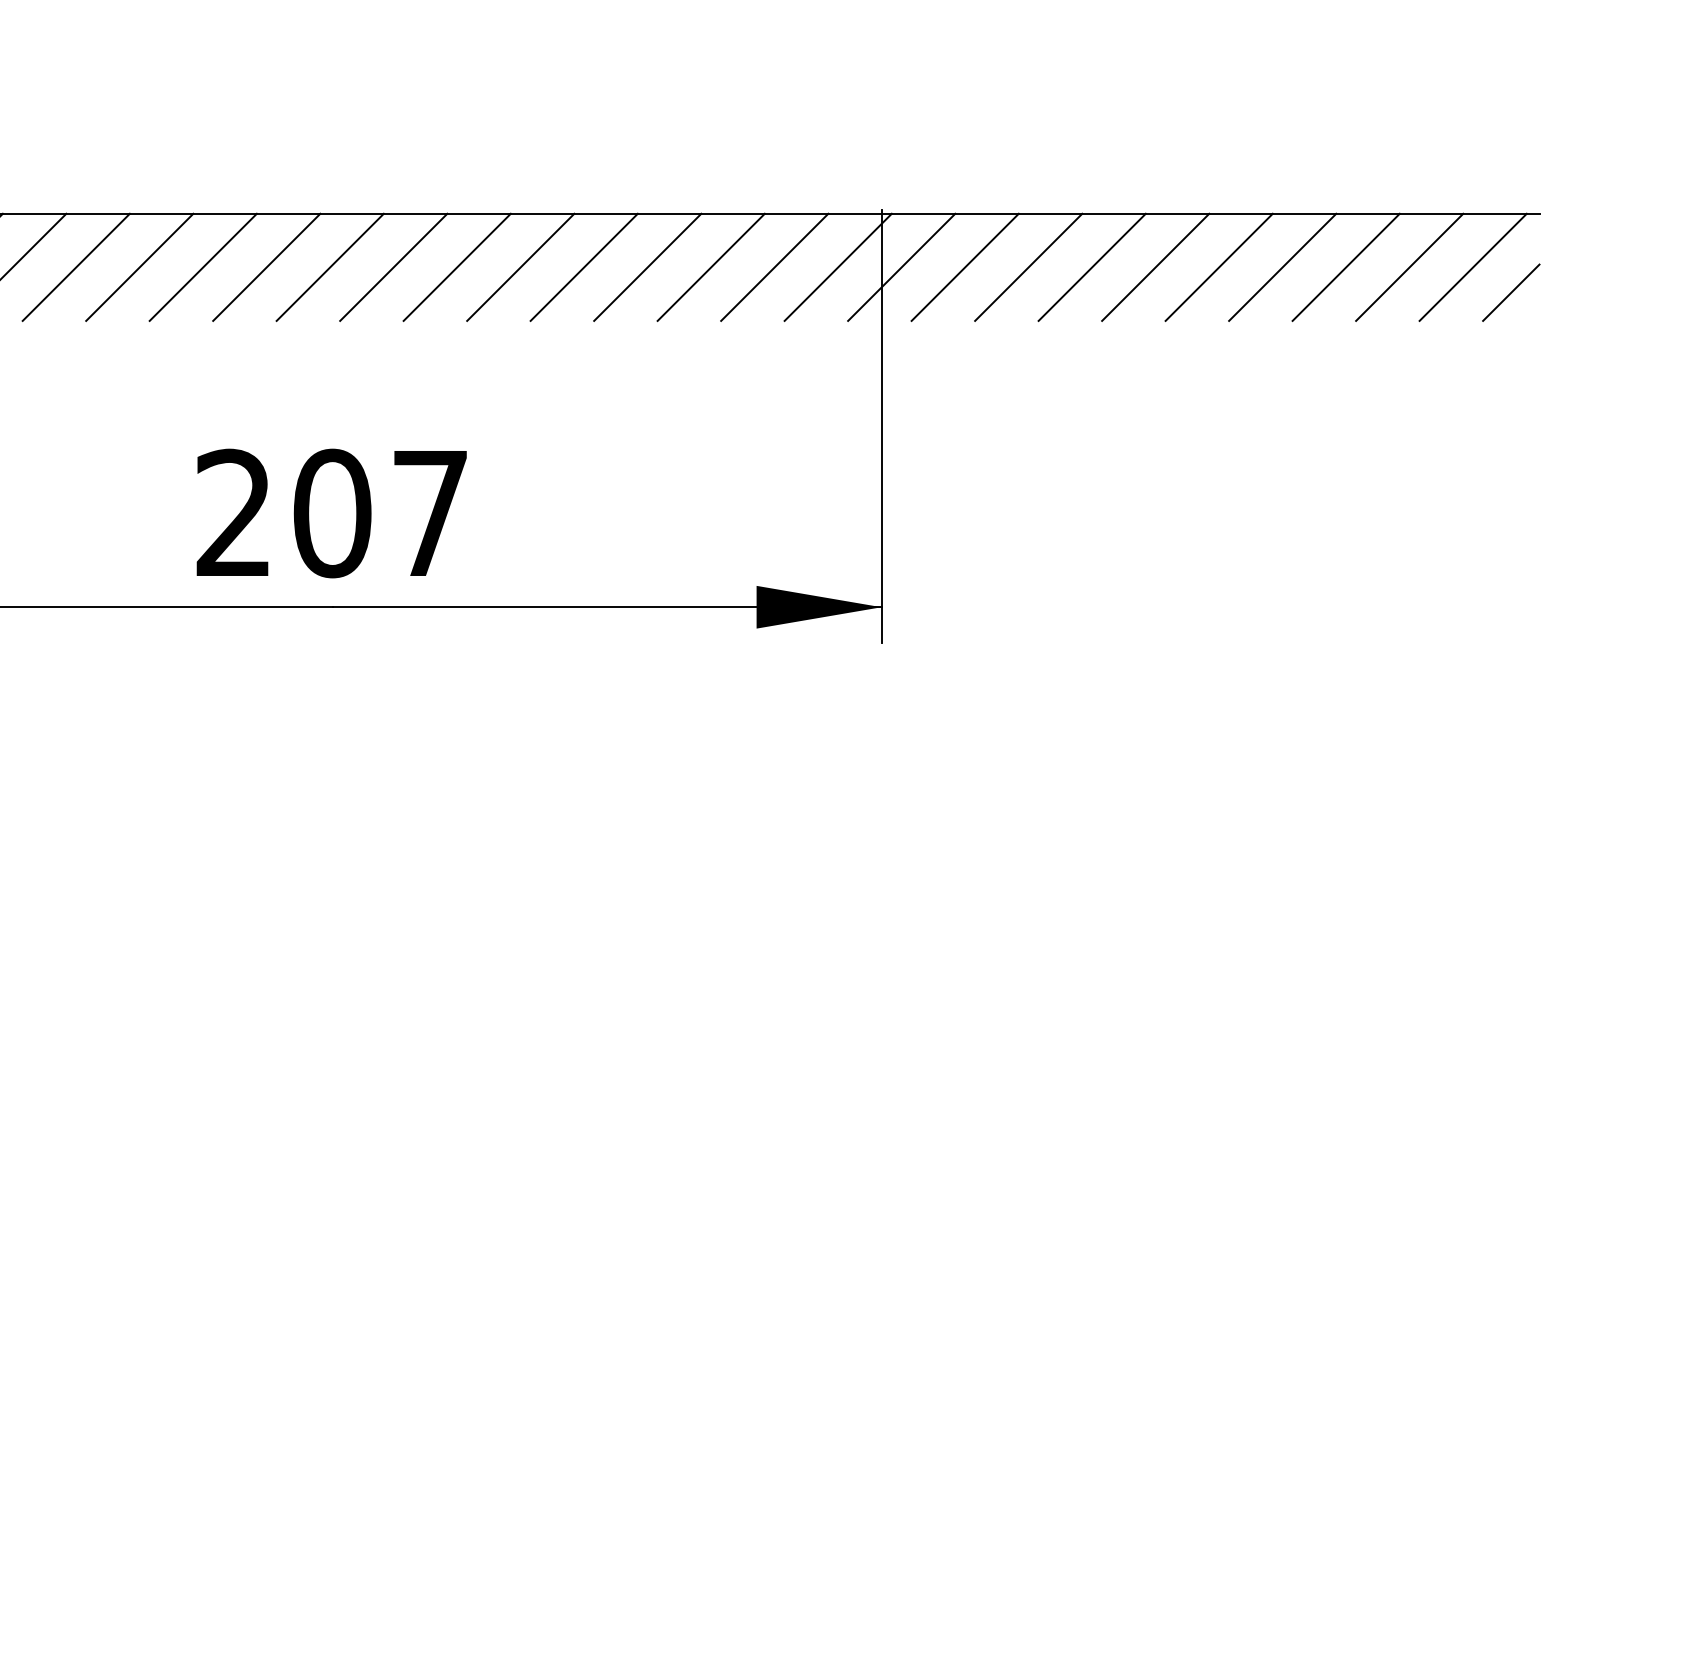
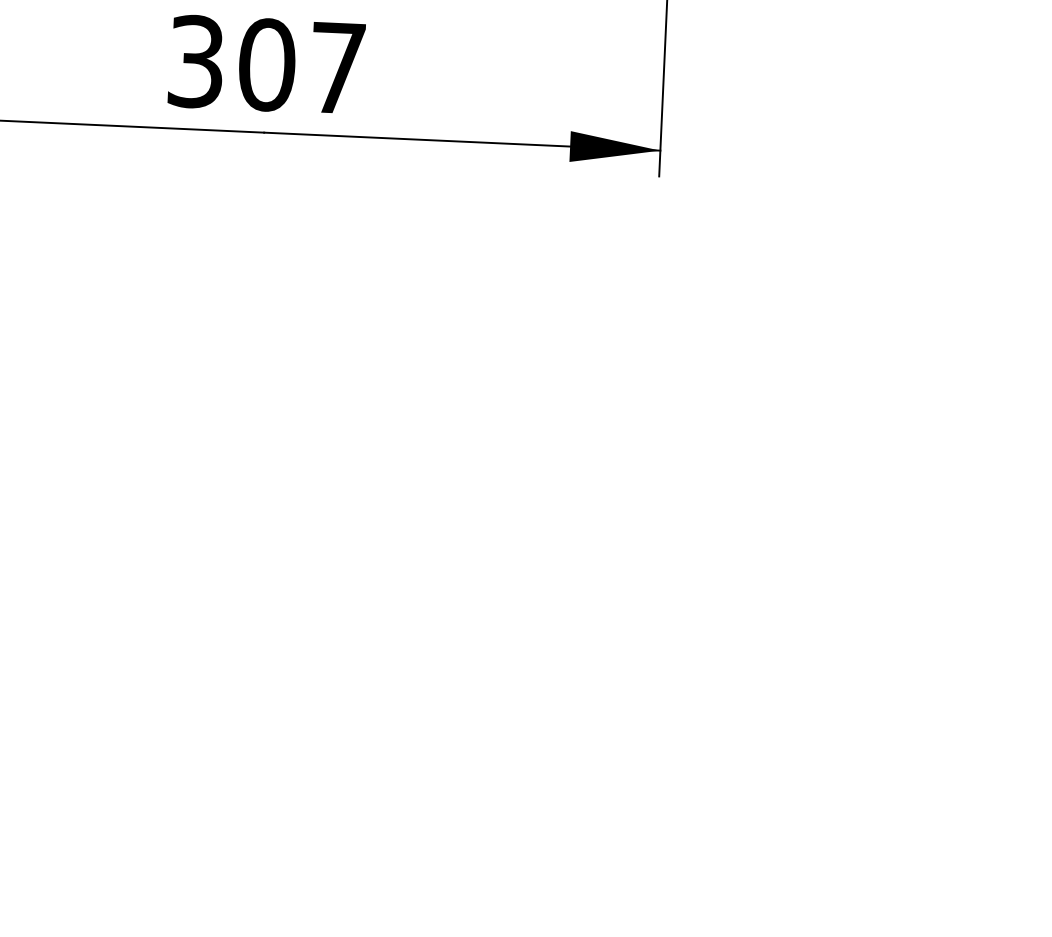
text: (233, 513) -> (195, 61), 207 -> 307

